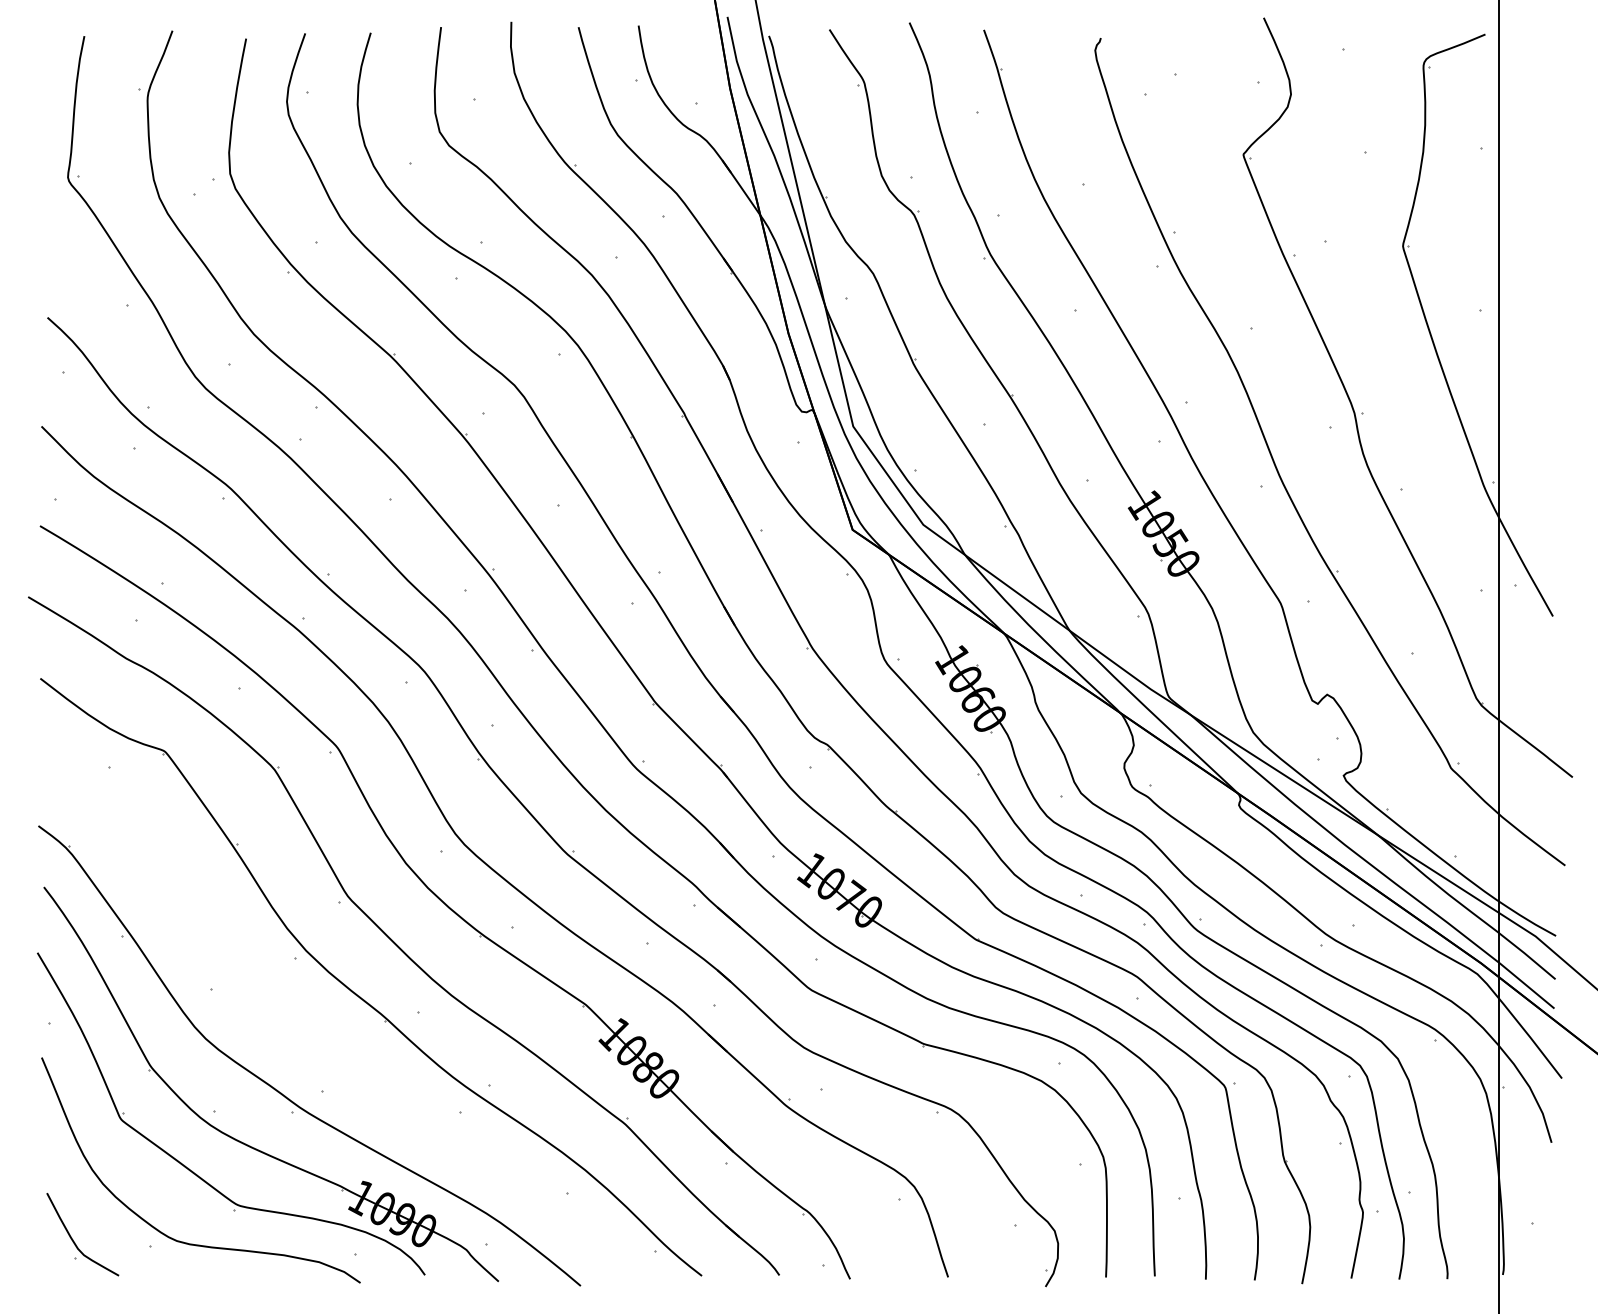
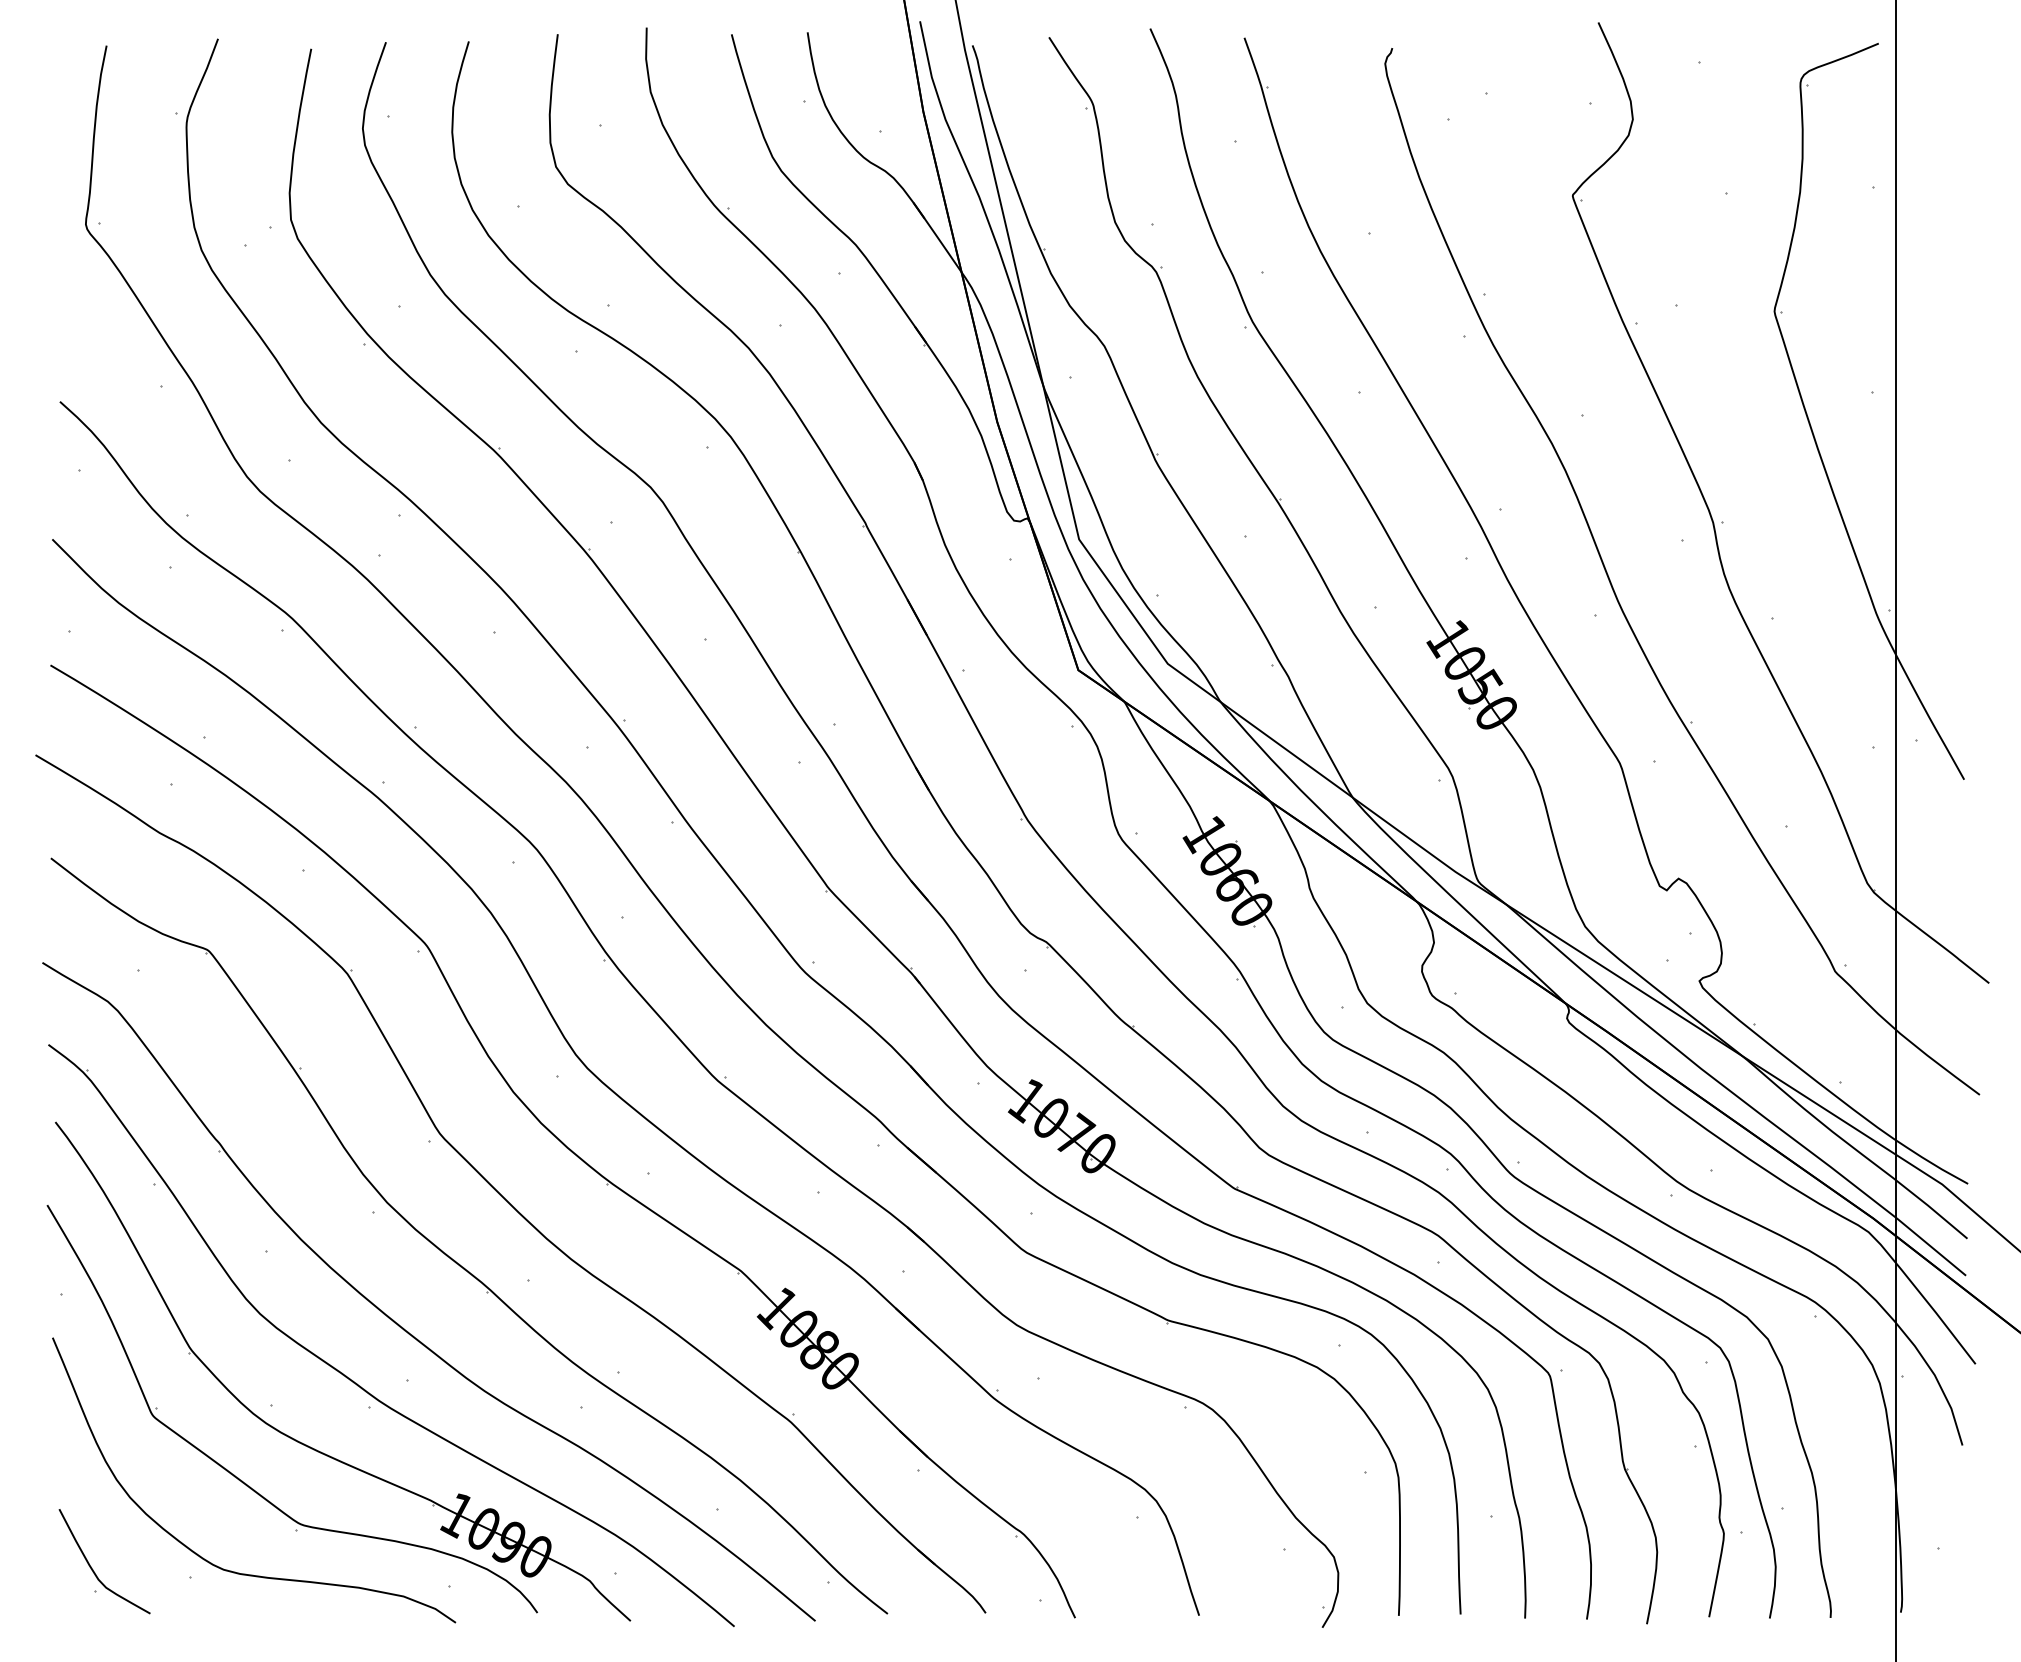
part: (319, 1049) -> (403, 1327), added

